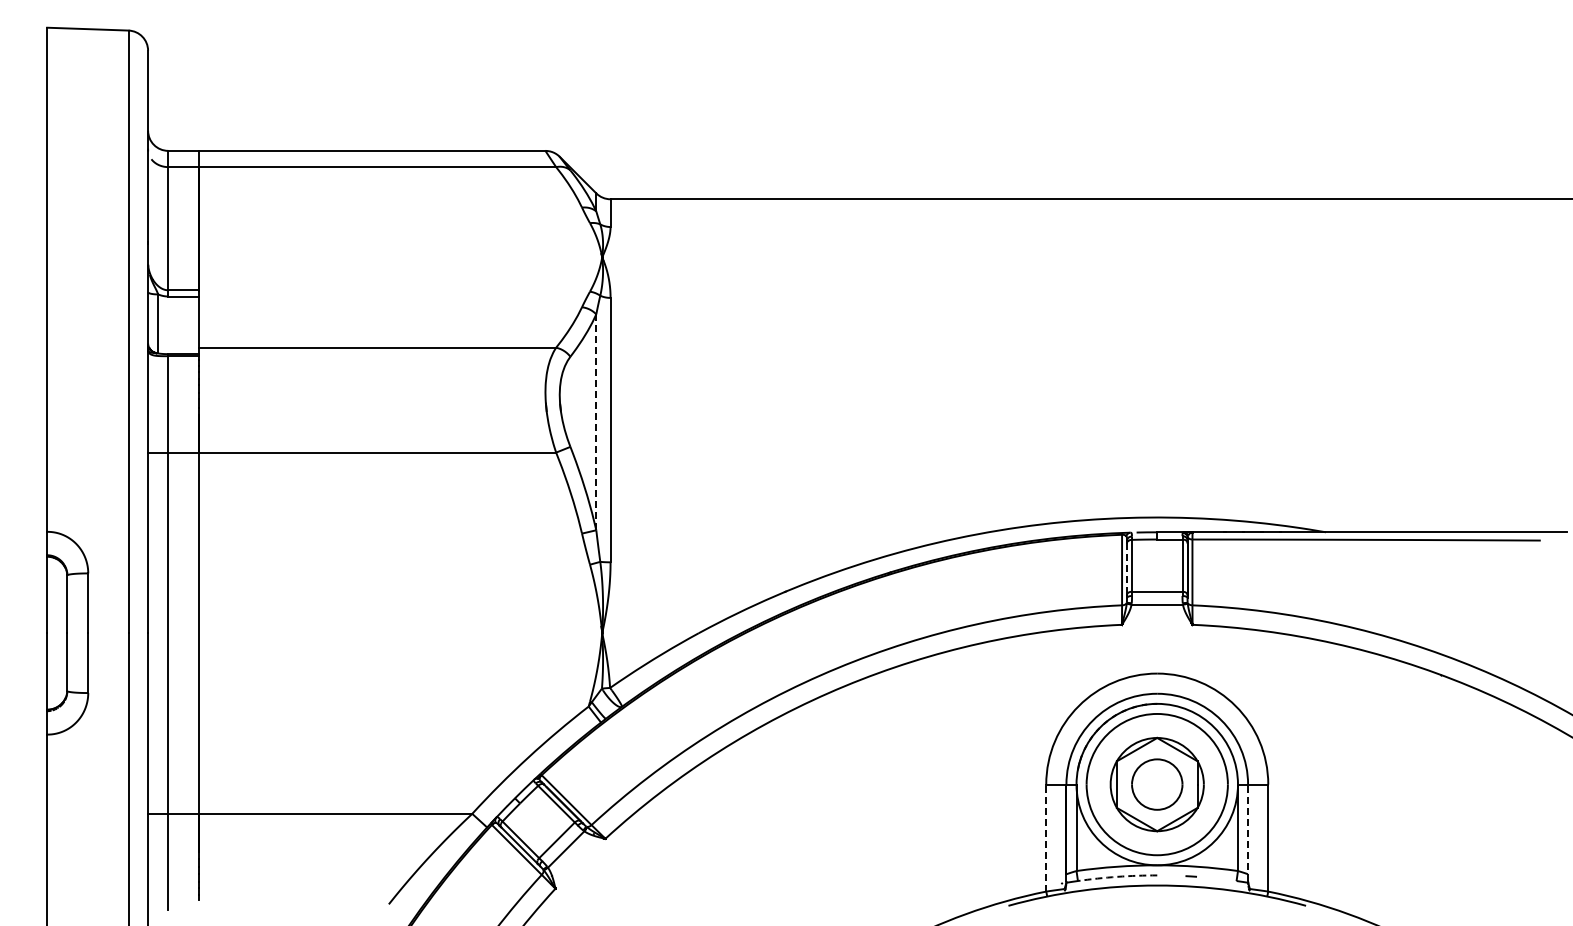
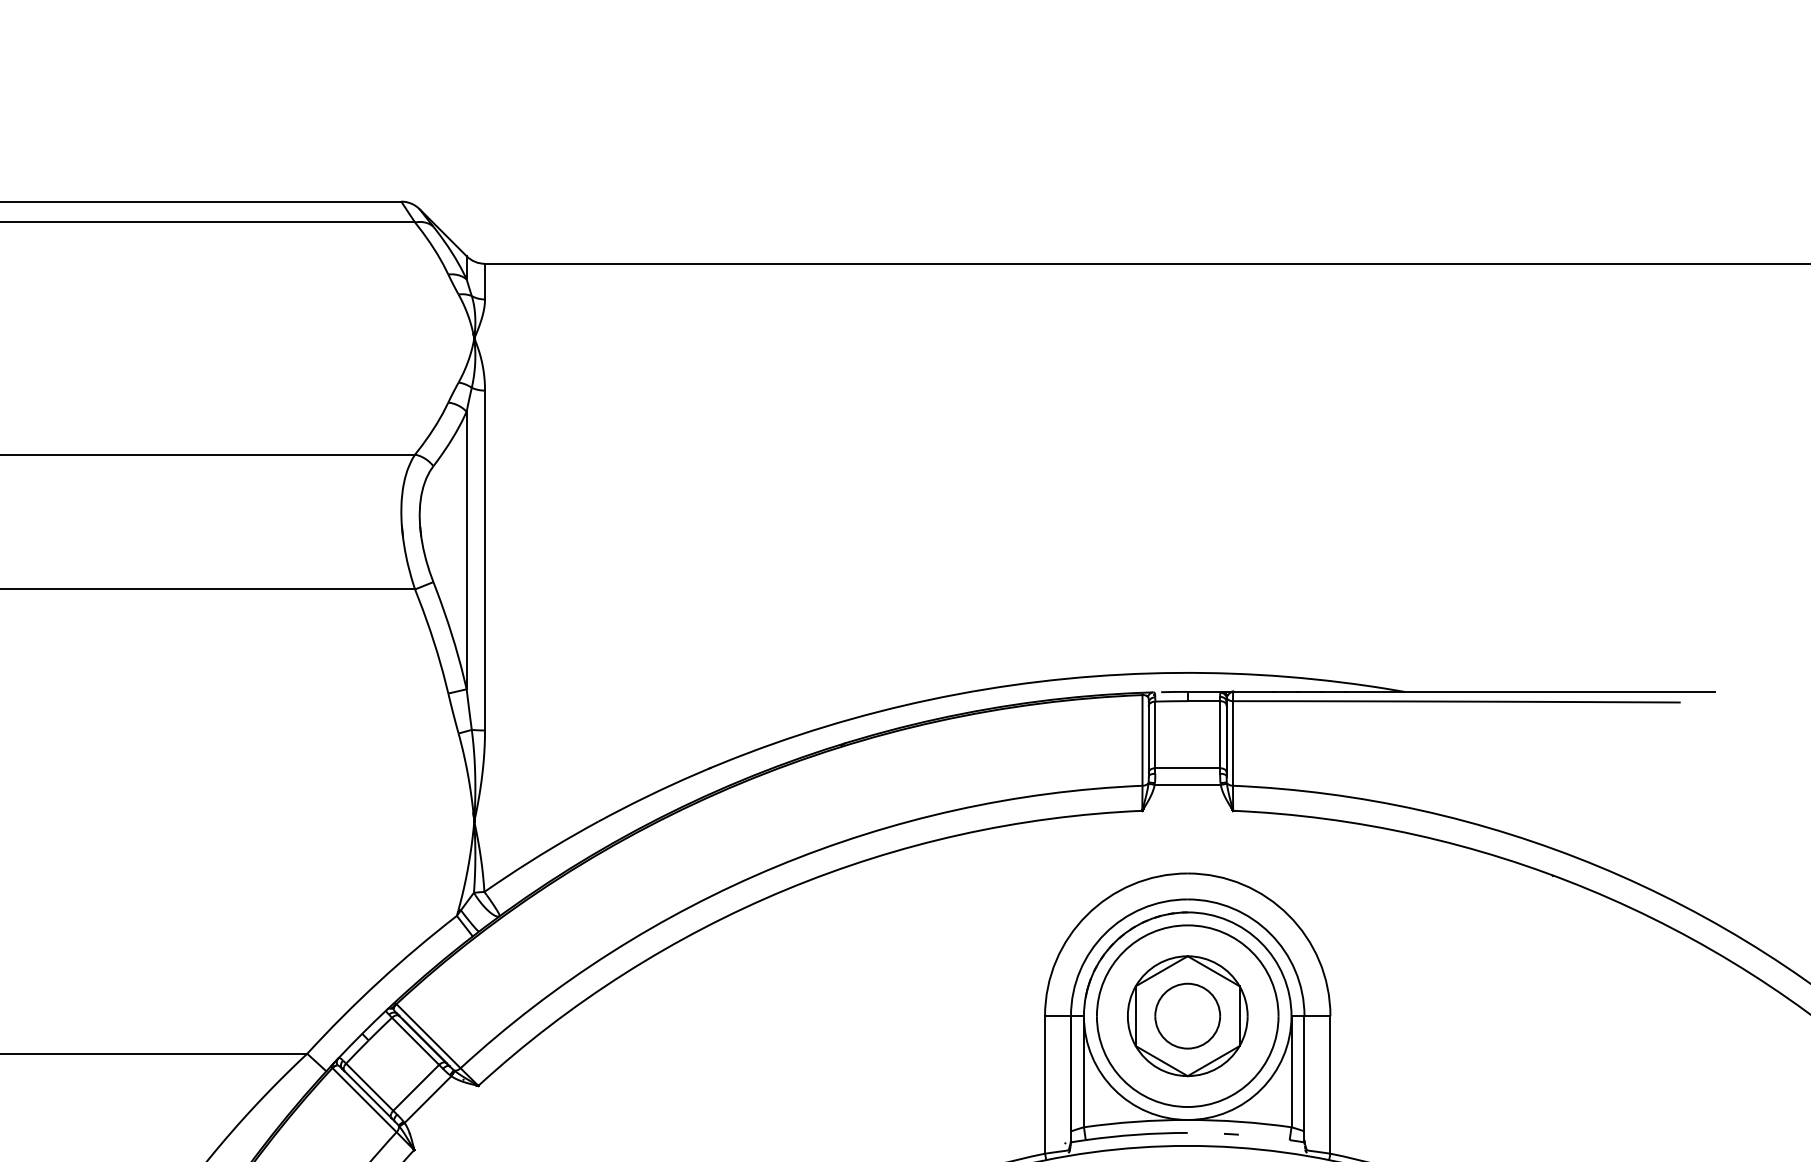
line: (596, 422) -> (466, 550), dashed -> solid
line: (1127, 568) -> (1149, 738), dashed -> solid
line: (1248, 832) -> (1305, 1077), dashed -> solid
line: (1046, 837) -> (1045, 1084), dashed -> solid
arc: (1117, 876) -> (1136, 1134), dashed -> solid

